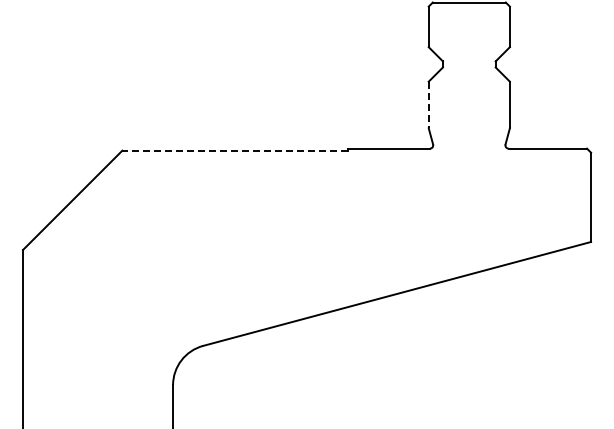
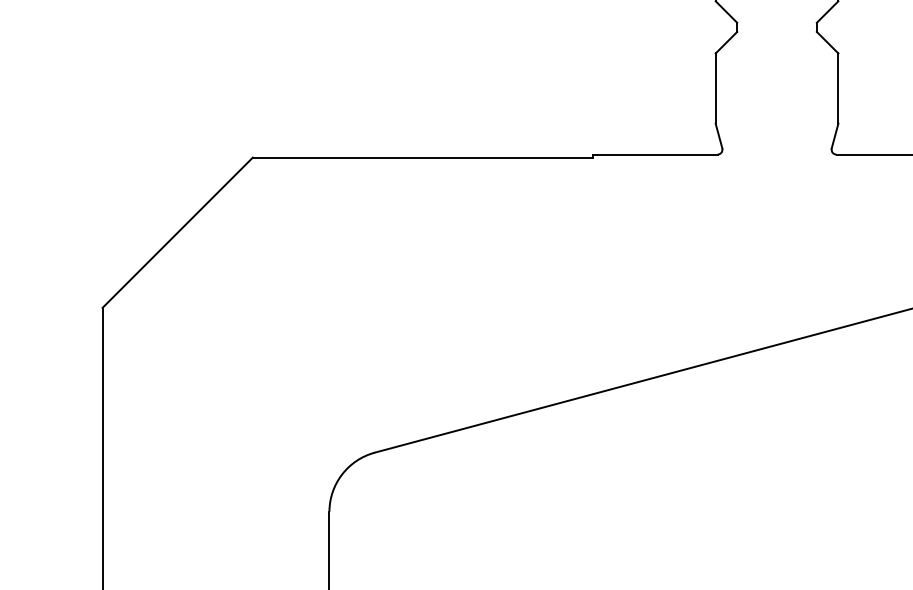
line: (428, 105) -> (715, 89), dashed -> solid
line: (234, 150) -> (422, 157), dashed -> solid

